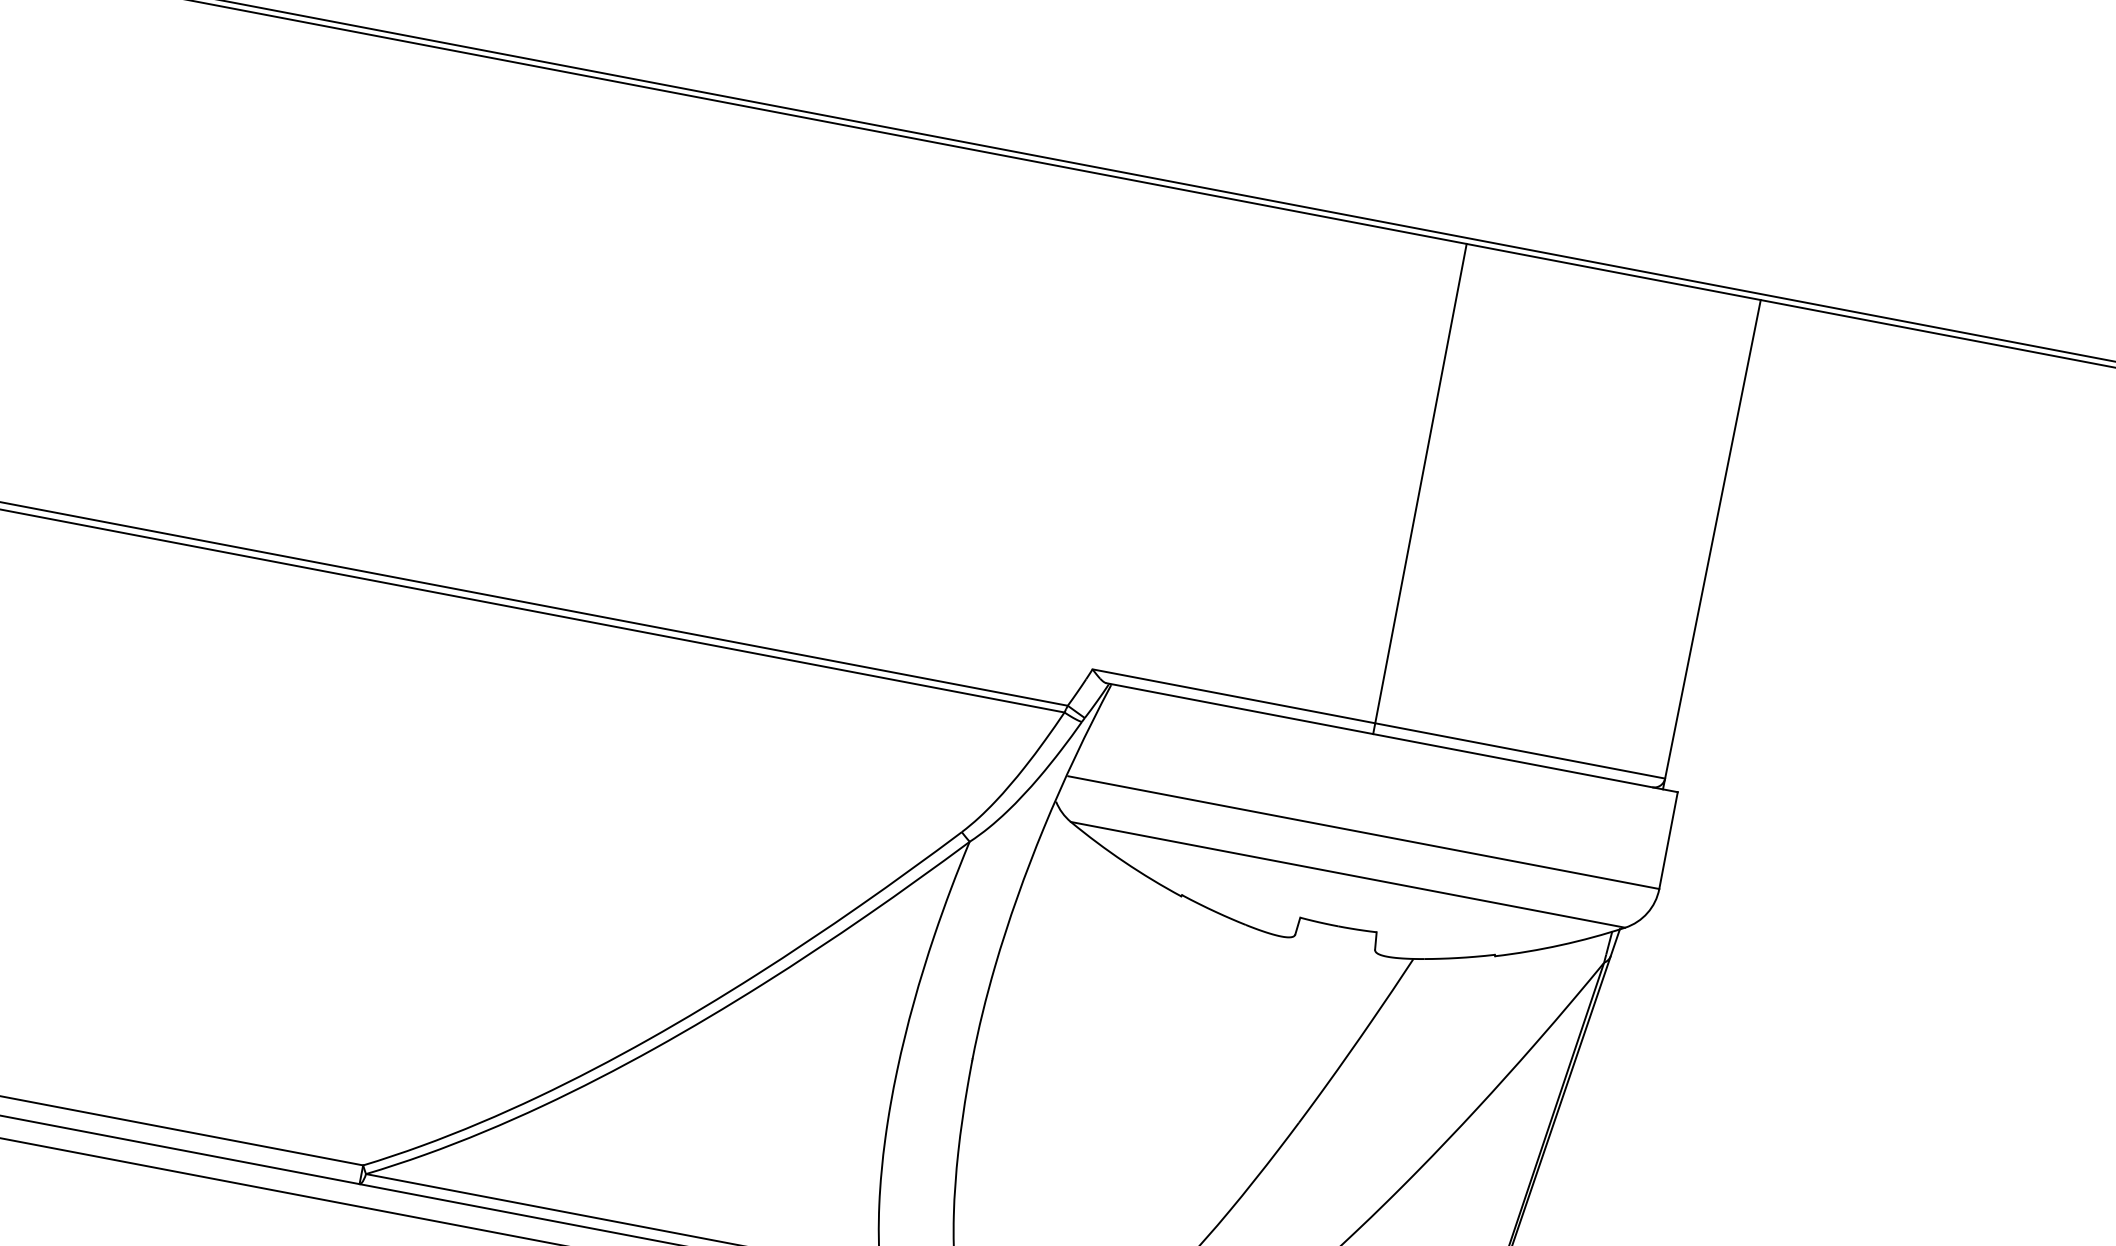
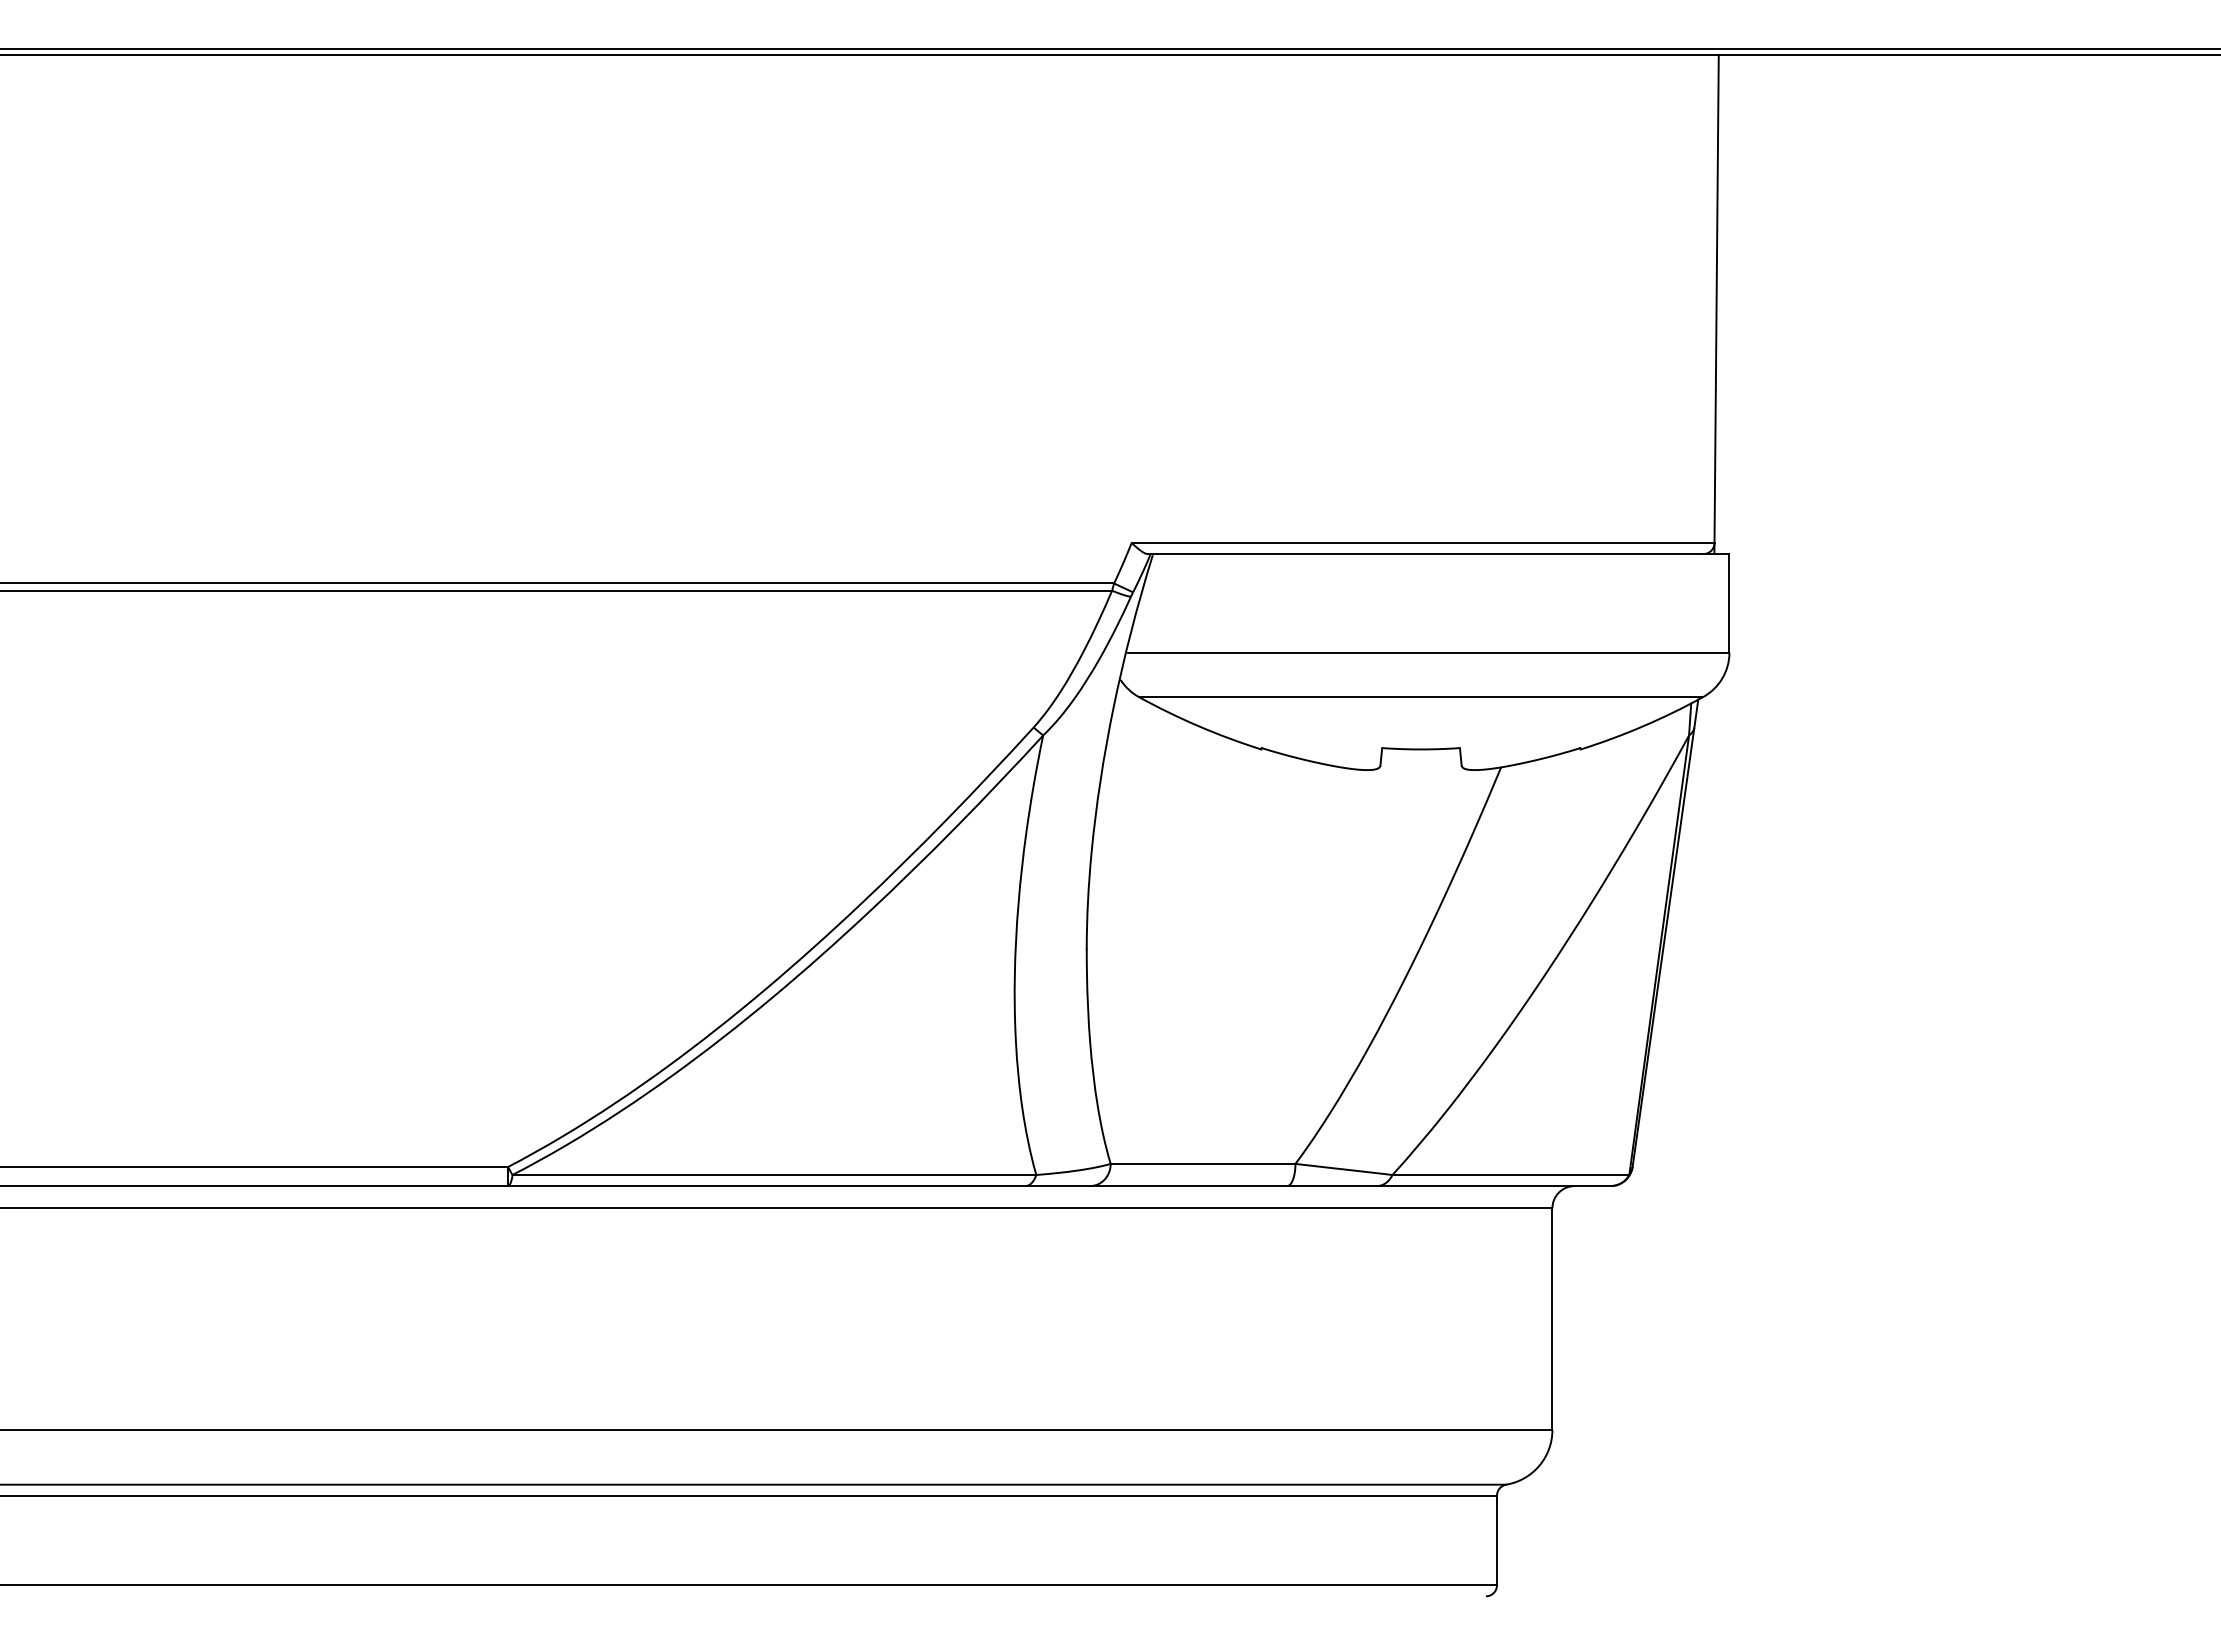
line: (1420, 488) -> (1419, 304), removed

